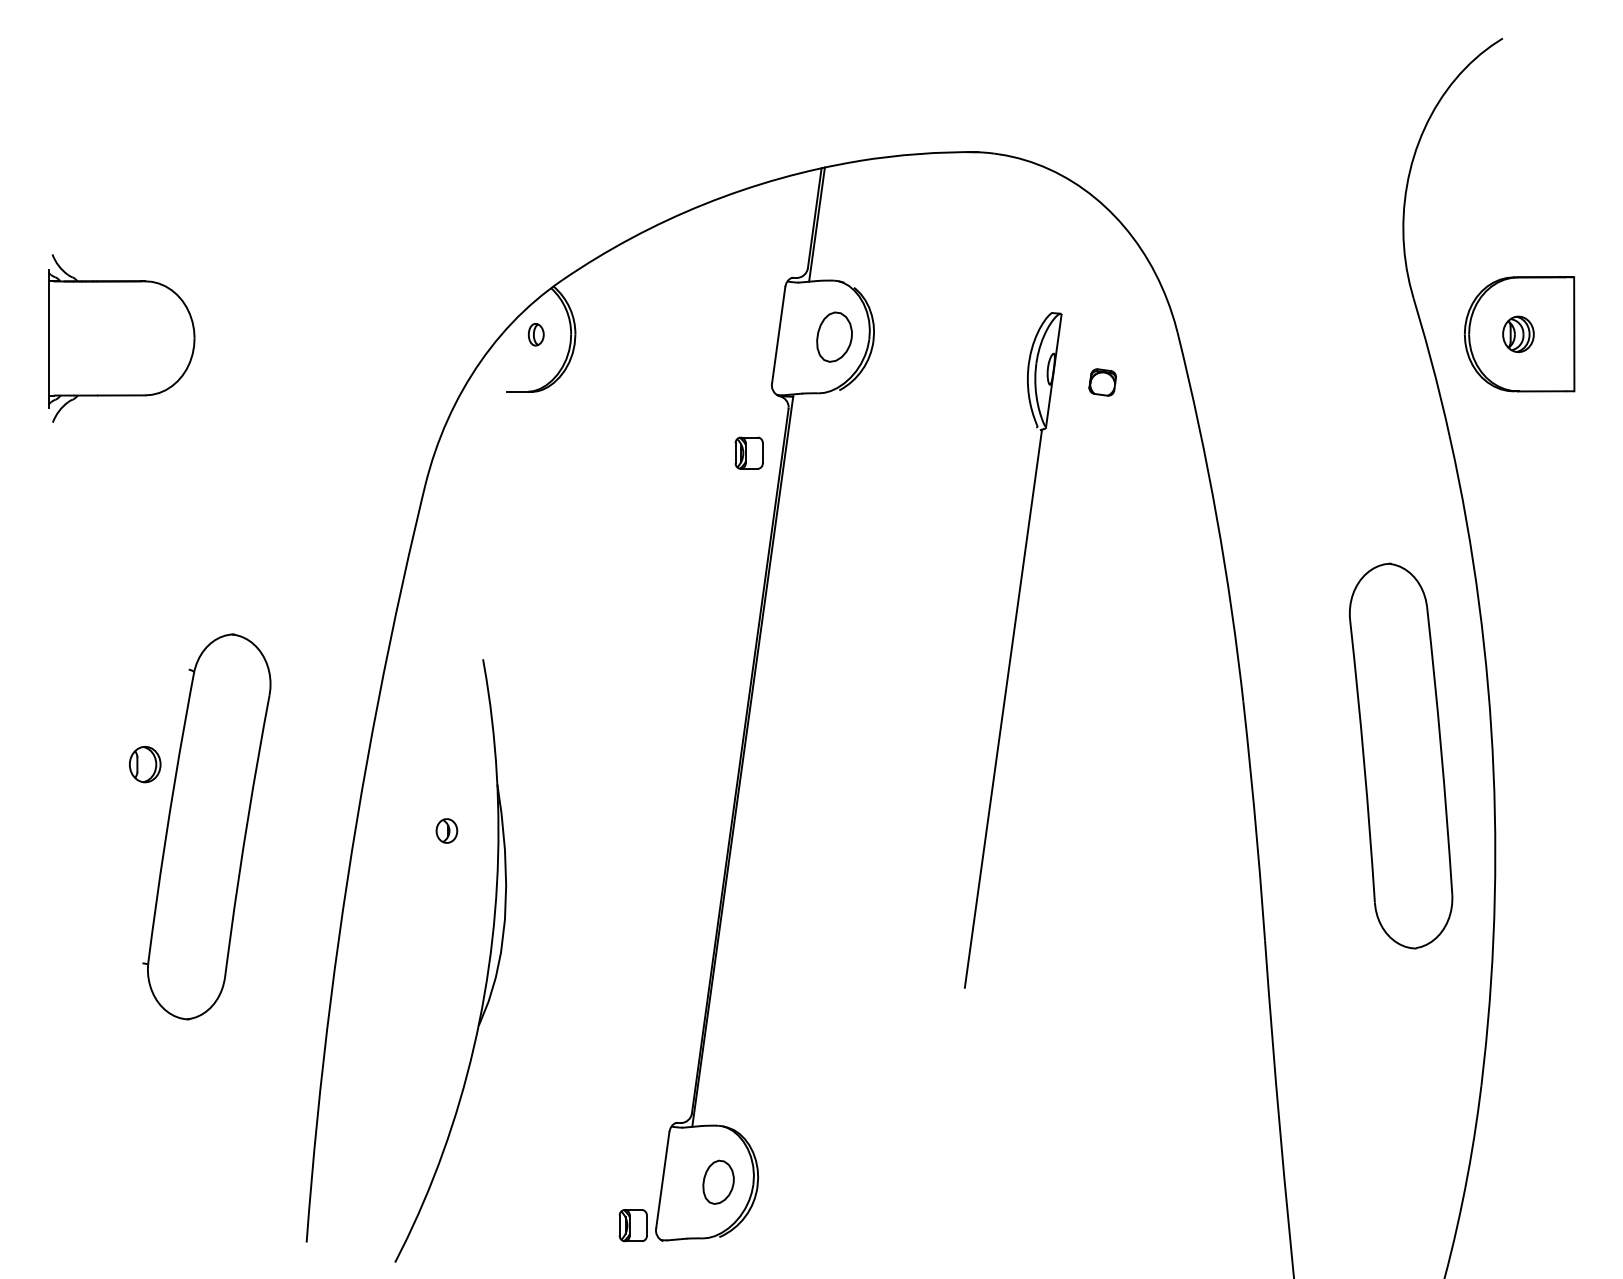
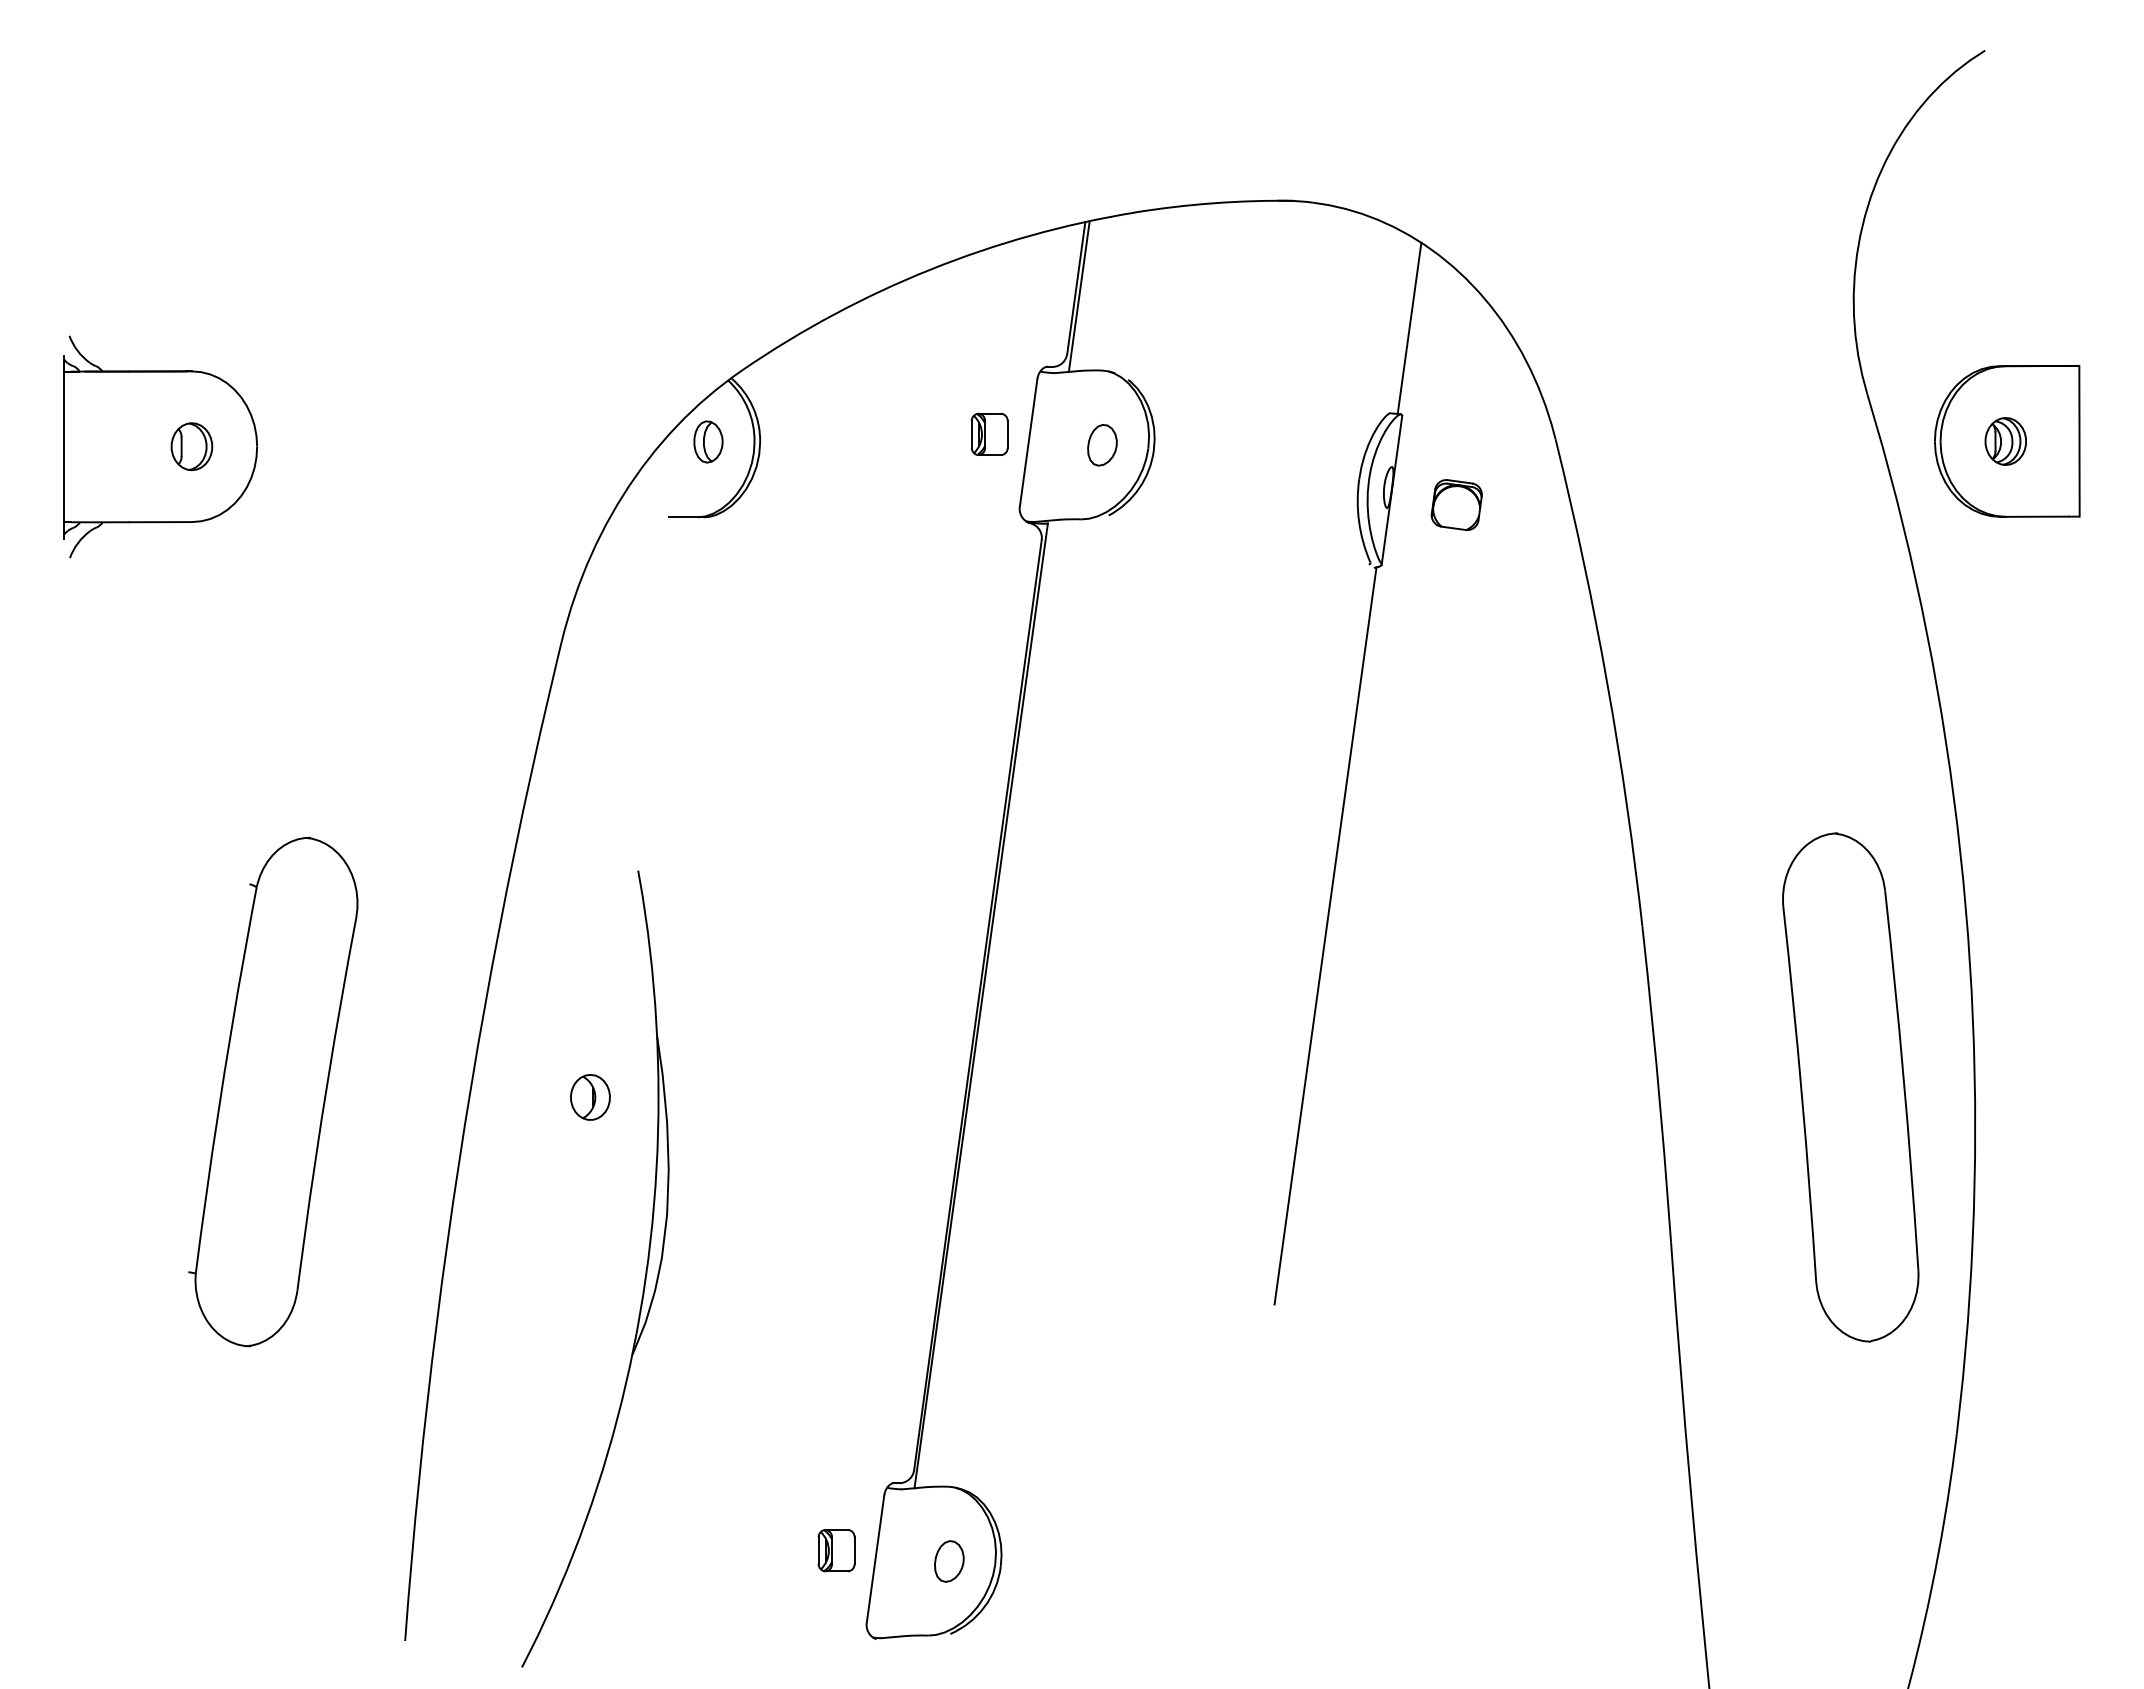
line: (1067, 248) -> (1409, 327), added
part: (536, 334) -> (708, 441), size x1.43
part: (834, 337) -> (1102, 445), size x0.62
part: (1102, 382) -> (1456, 504), size x1.43
part: (749, 452) -> (989, 433), moved
part: (1400, 756) -> (1850, 1087), moved
part: (144, 764) -> (191, 446), moved
part: (446, 831) -> (590, 1097), size x1.43
part: (718, 1182) -> (949, 1561), size x0.71
part: (633, 1225) -> (836, 1550), moved

